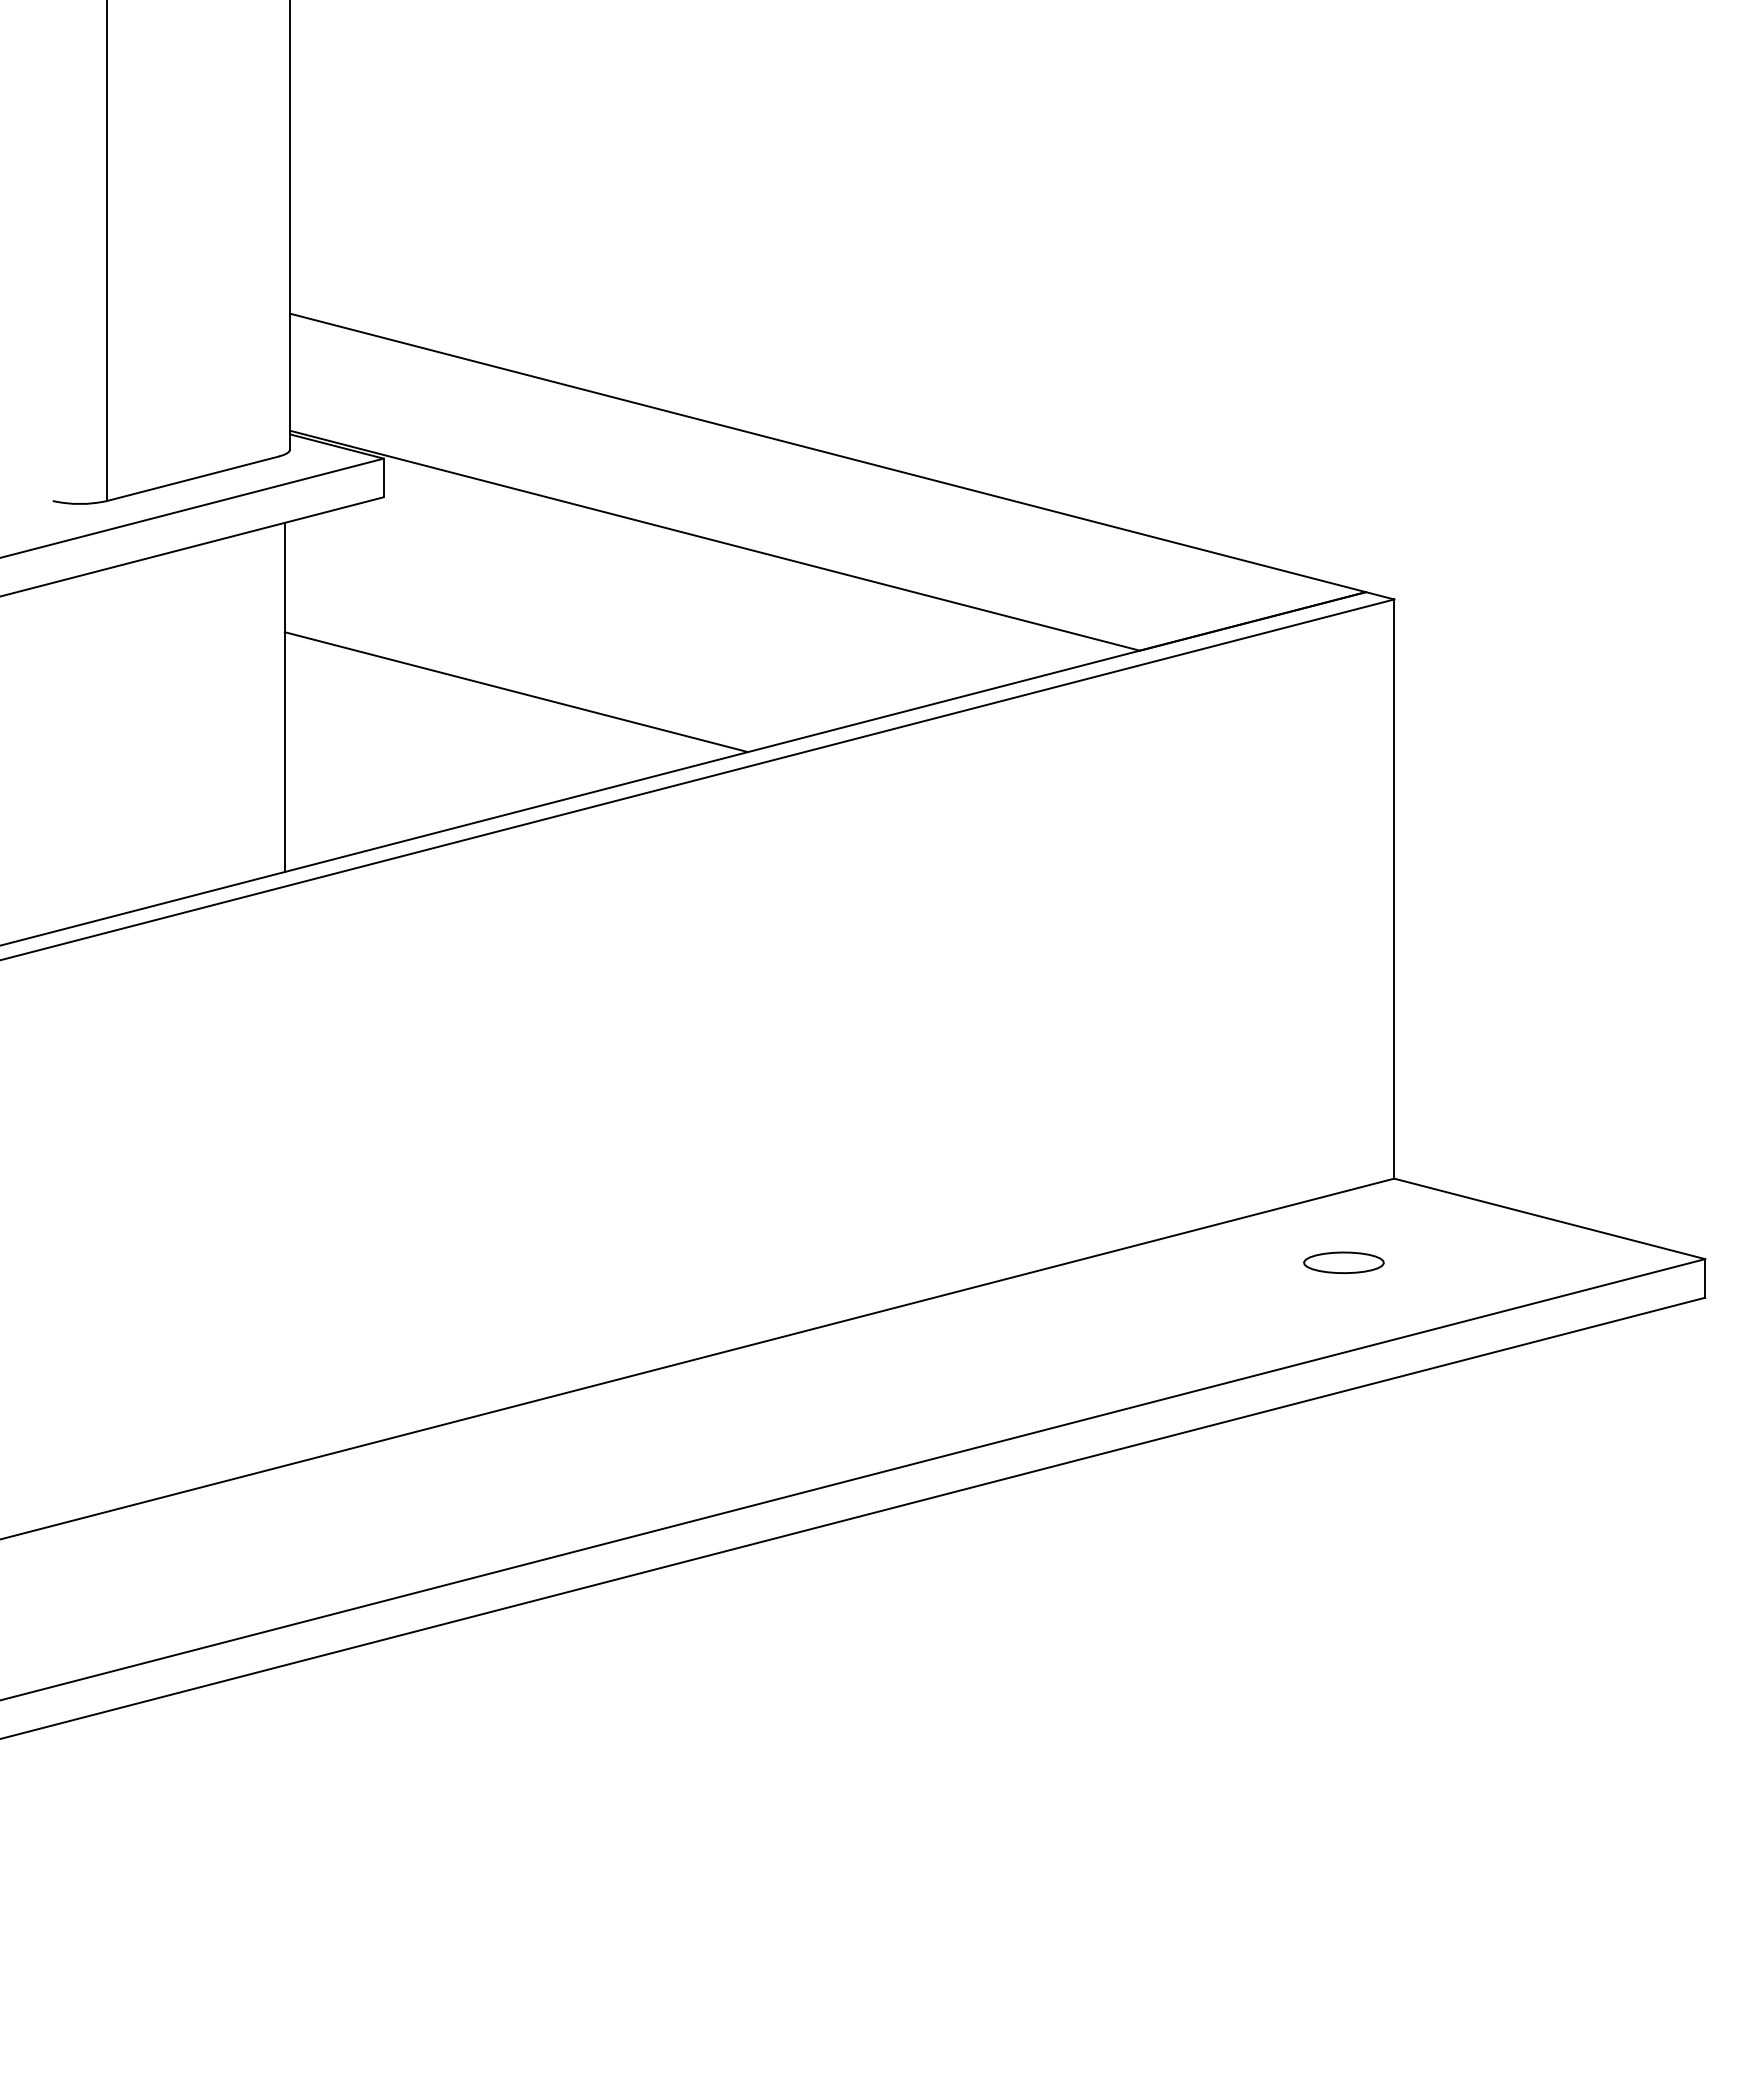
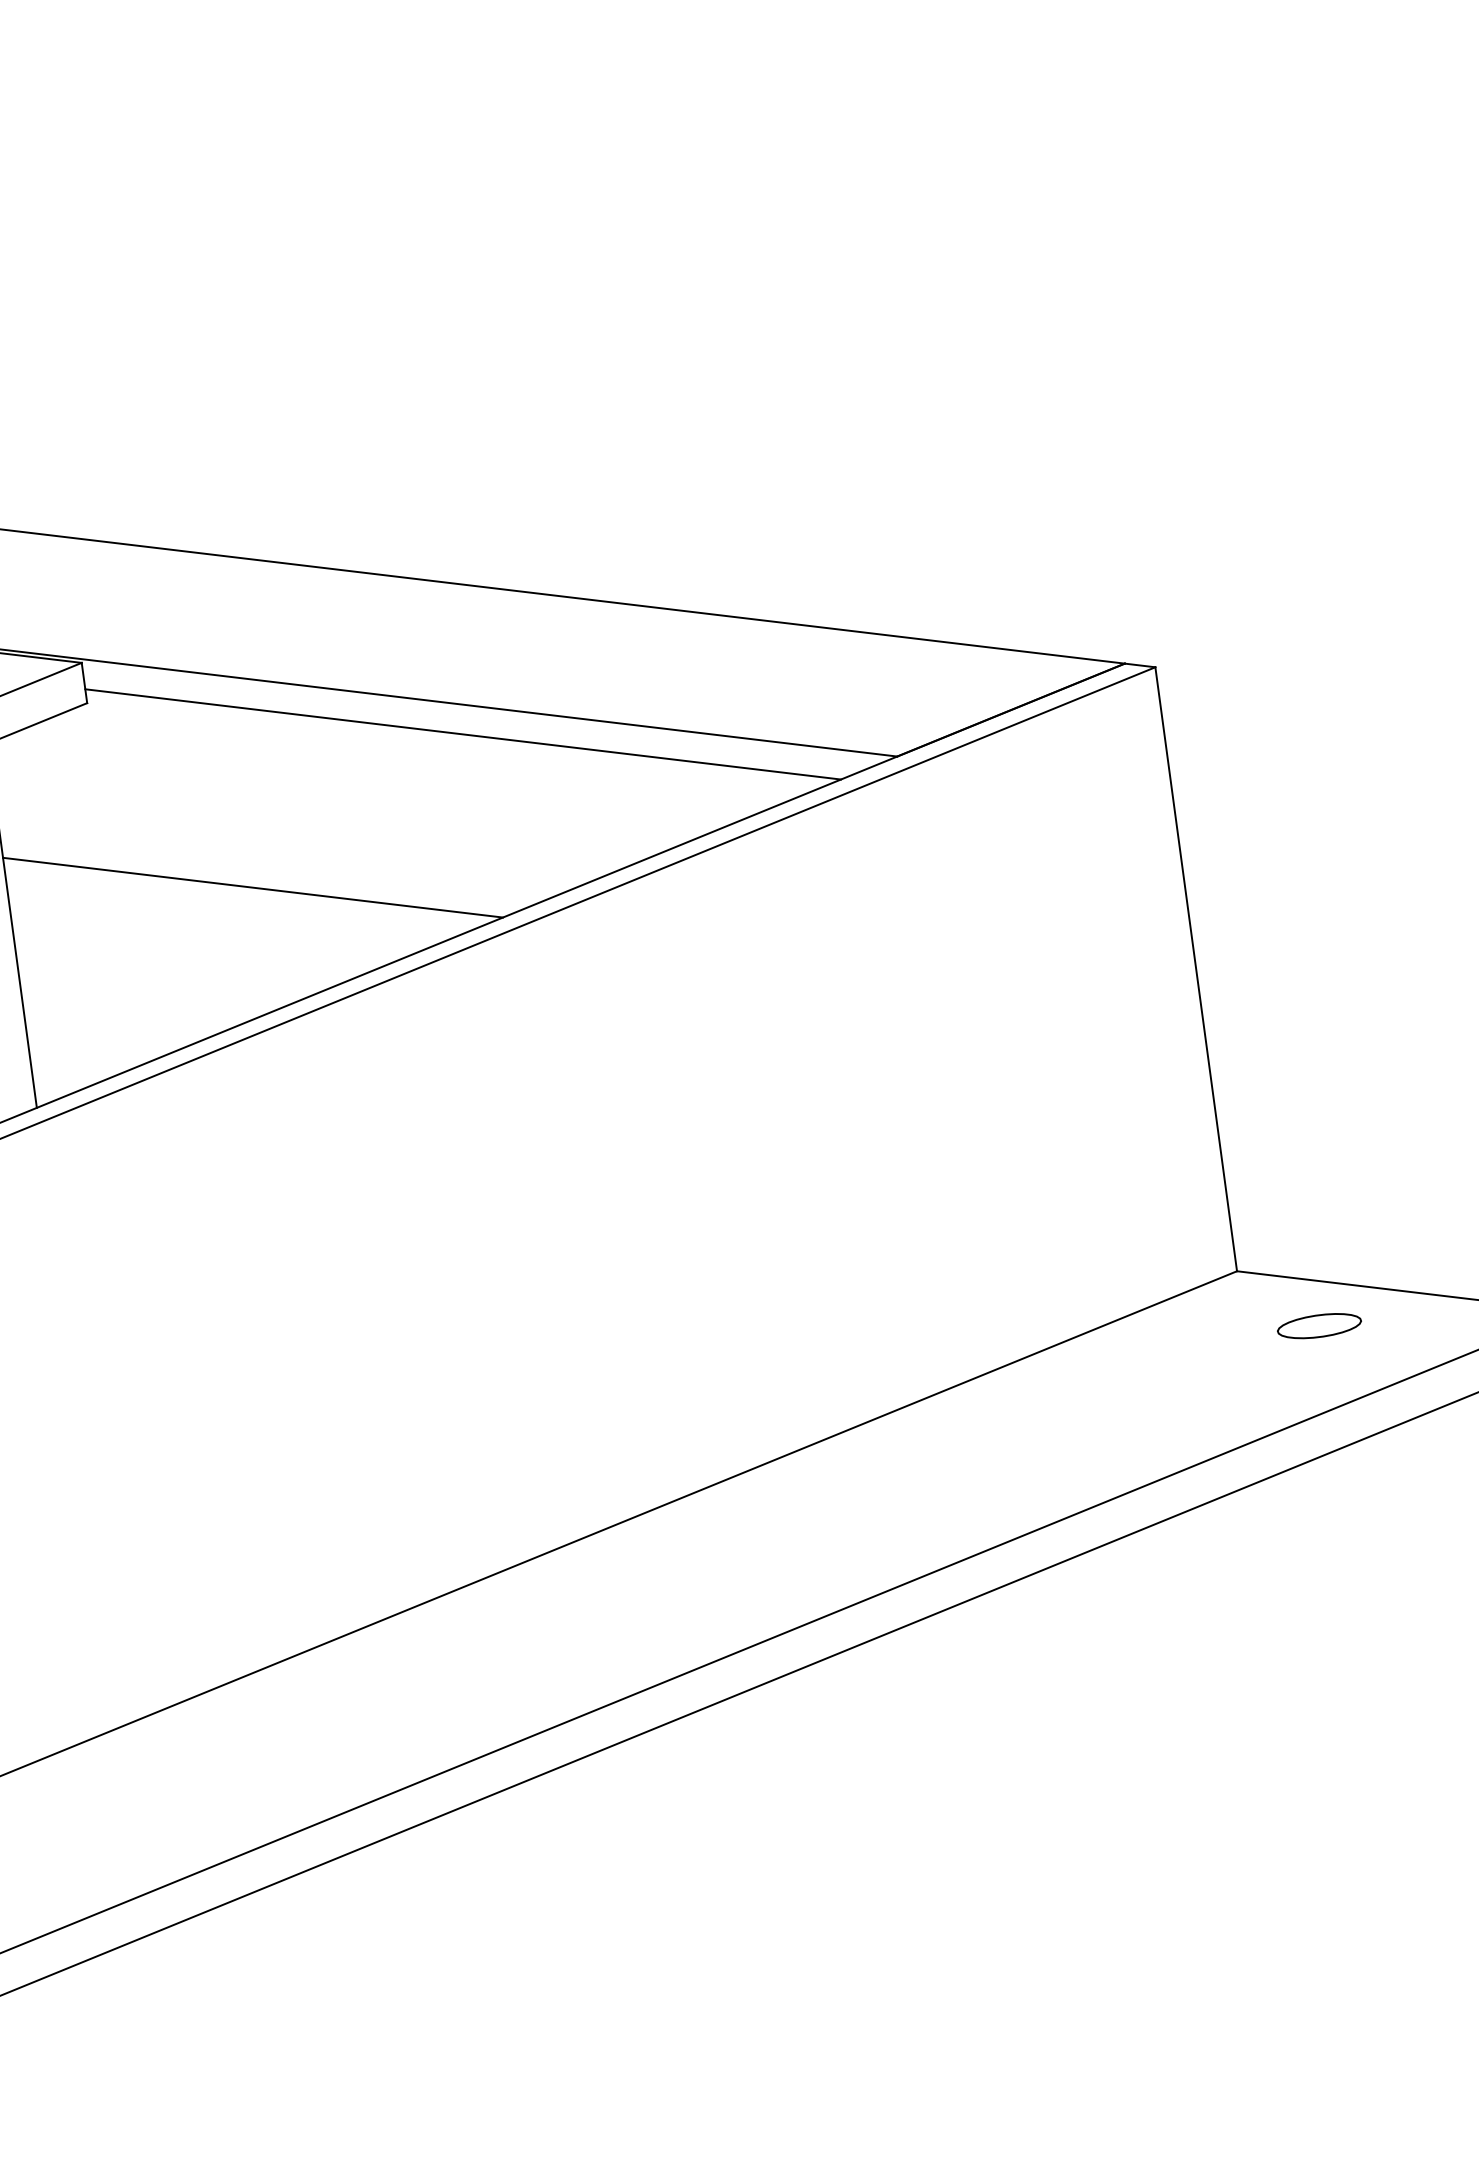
line: (733, 574) -> (462, 734), added
part: (1343, 1262) -> (1318, 1325), moved

